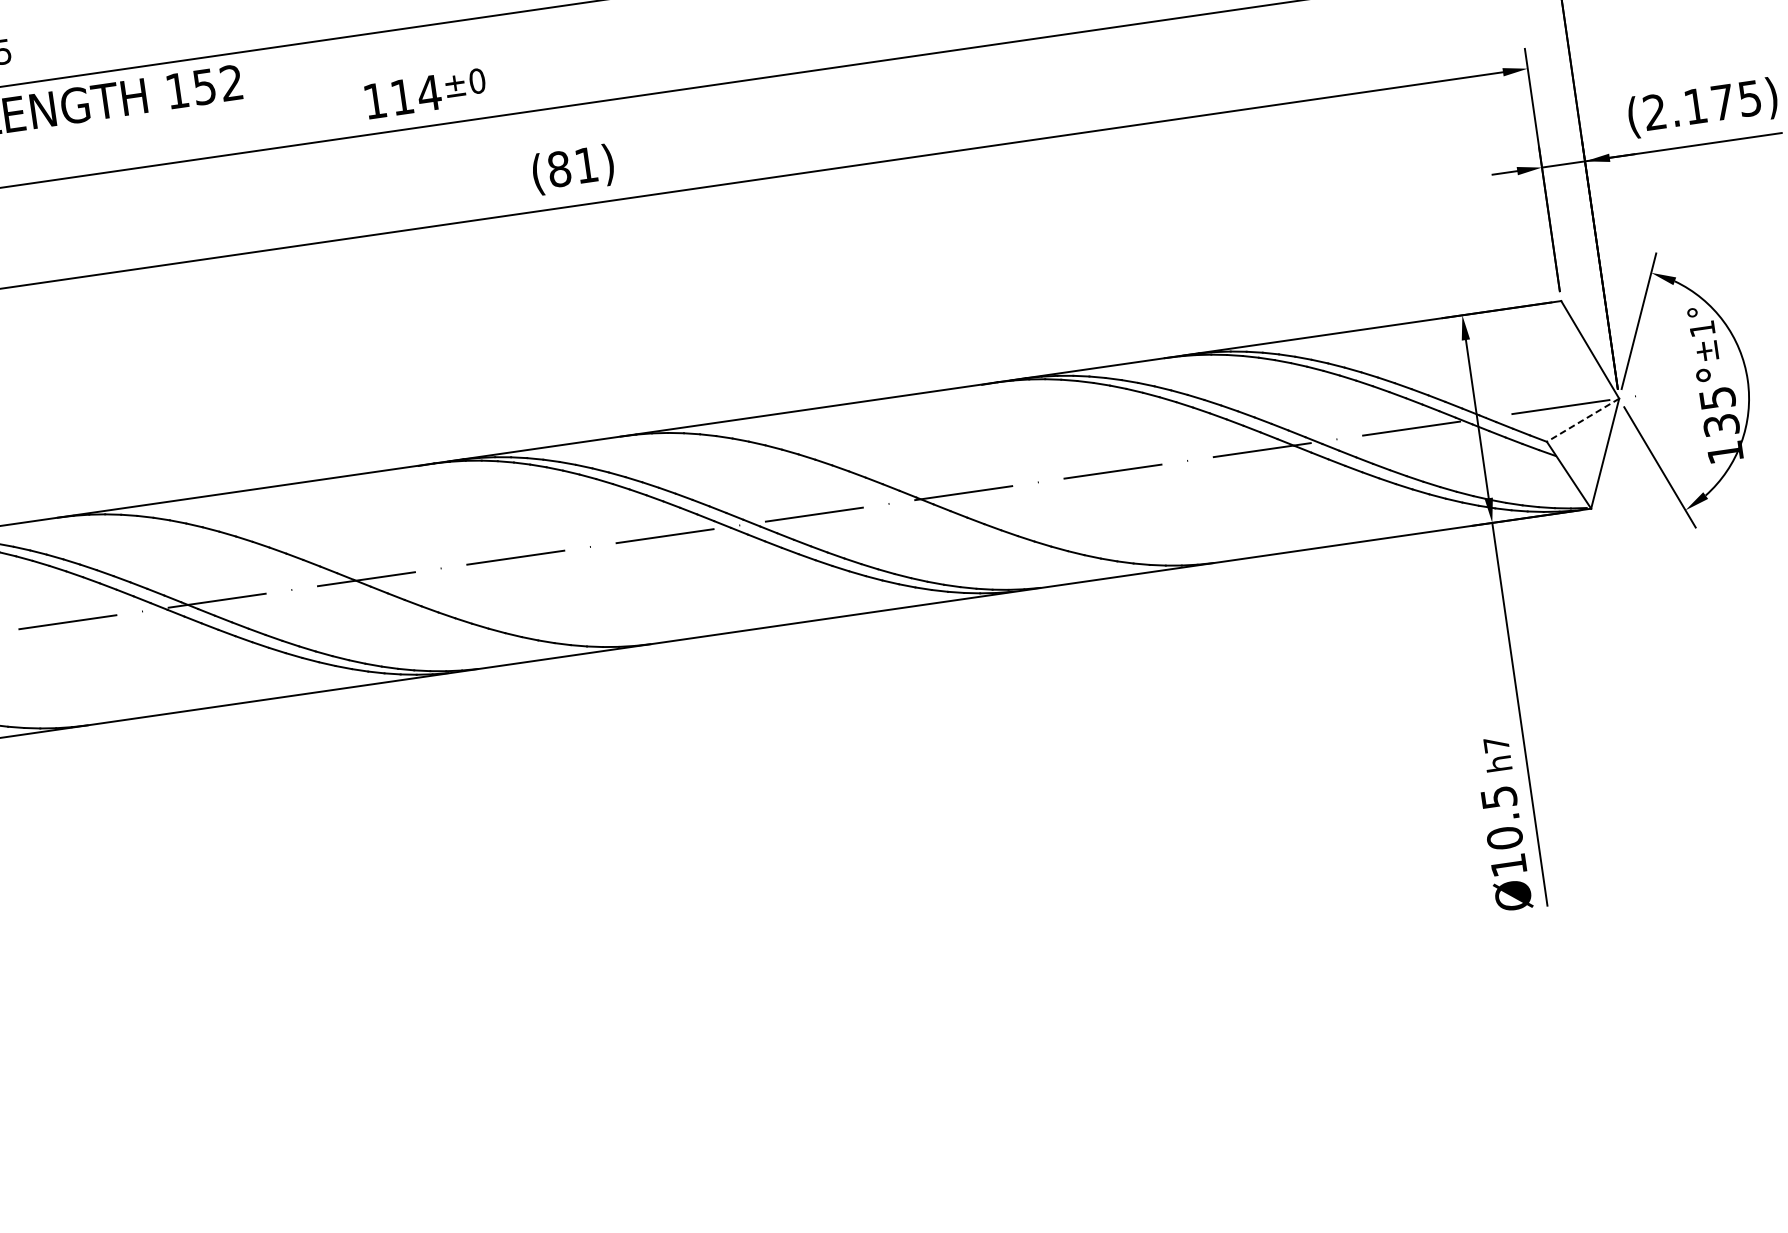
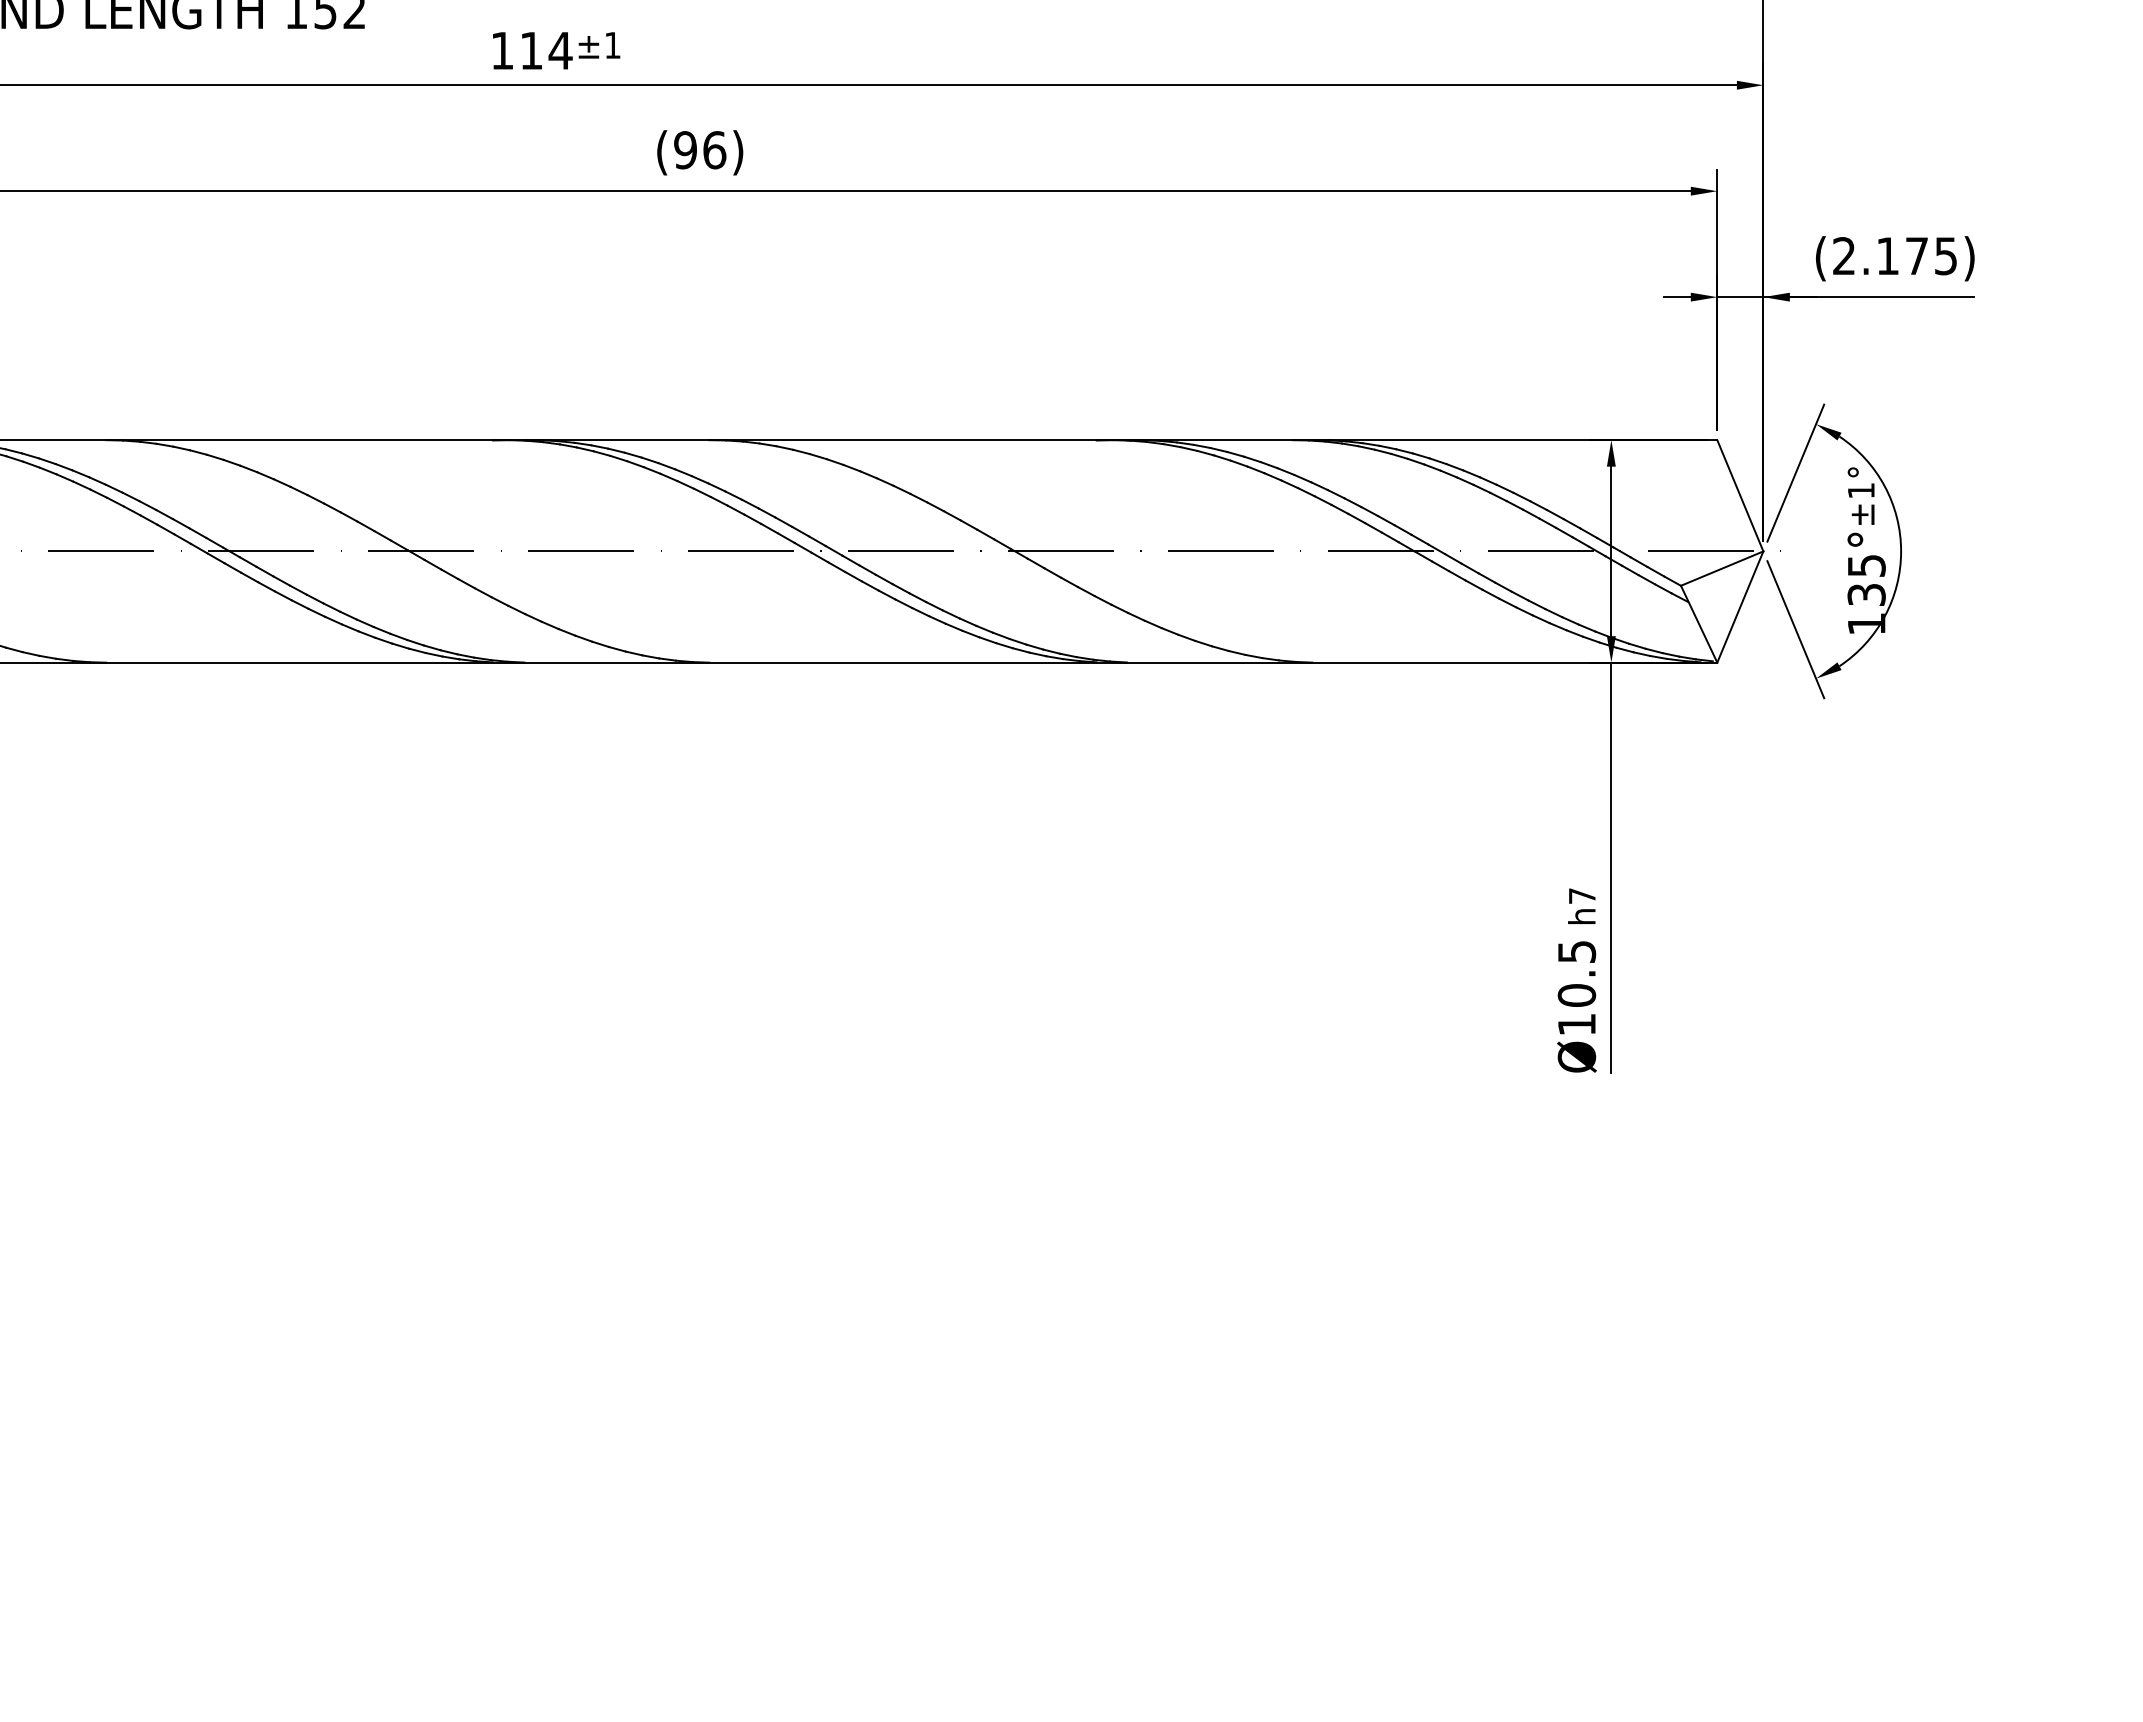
text: (476, 80) -> (612, 44), ±0 -> ±1
text: (573, 167) -> (700, 150), (81) -> (96)
line: (1583, 420) -> (1722, 568), dashed -> solid

